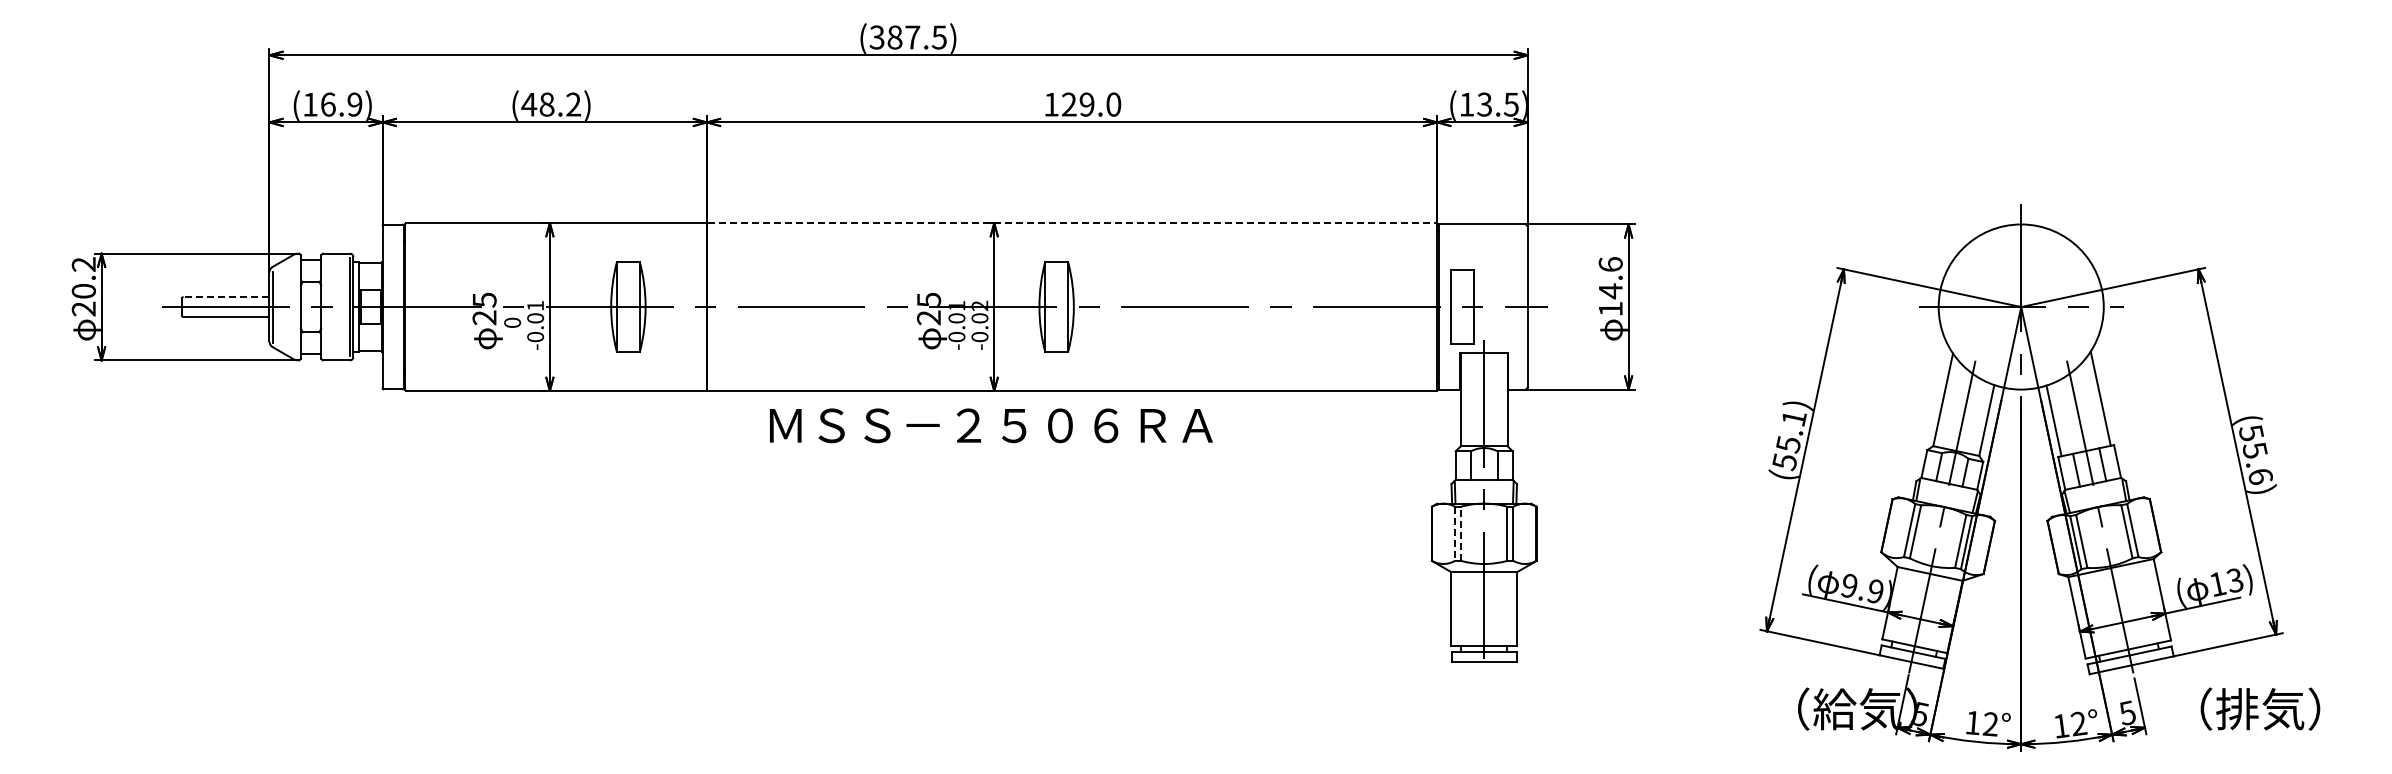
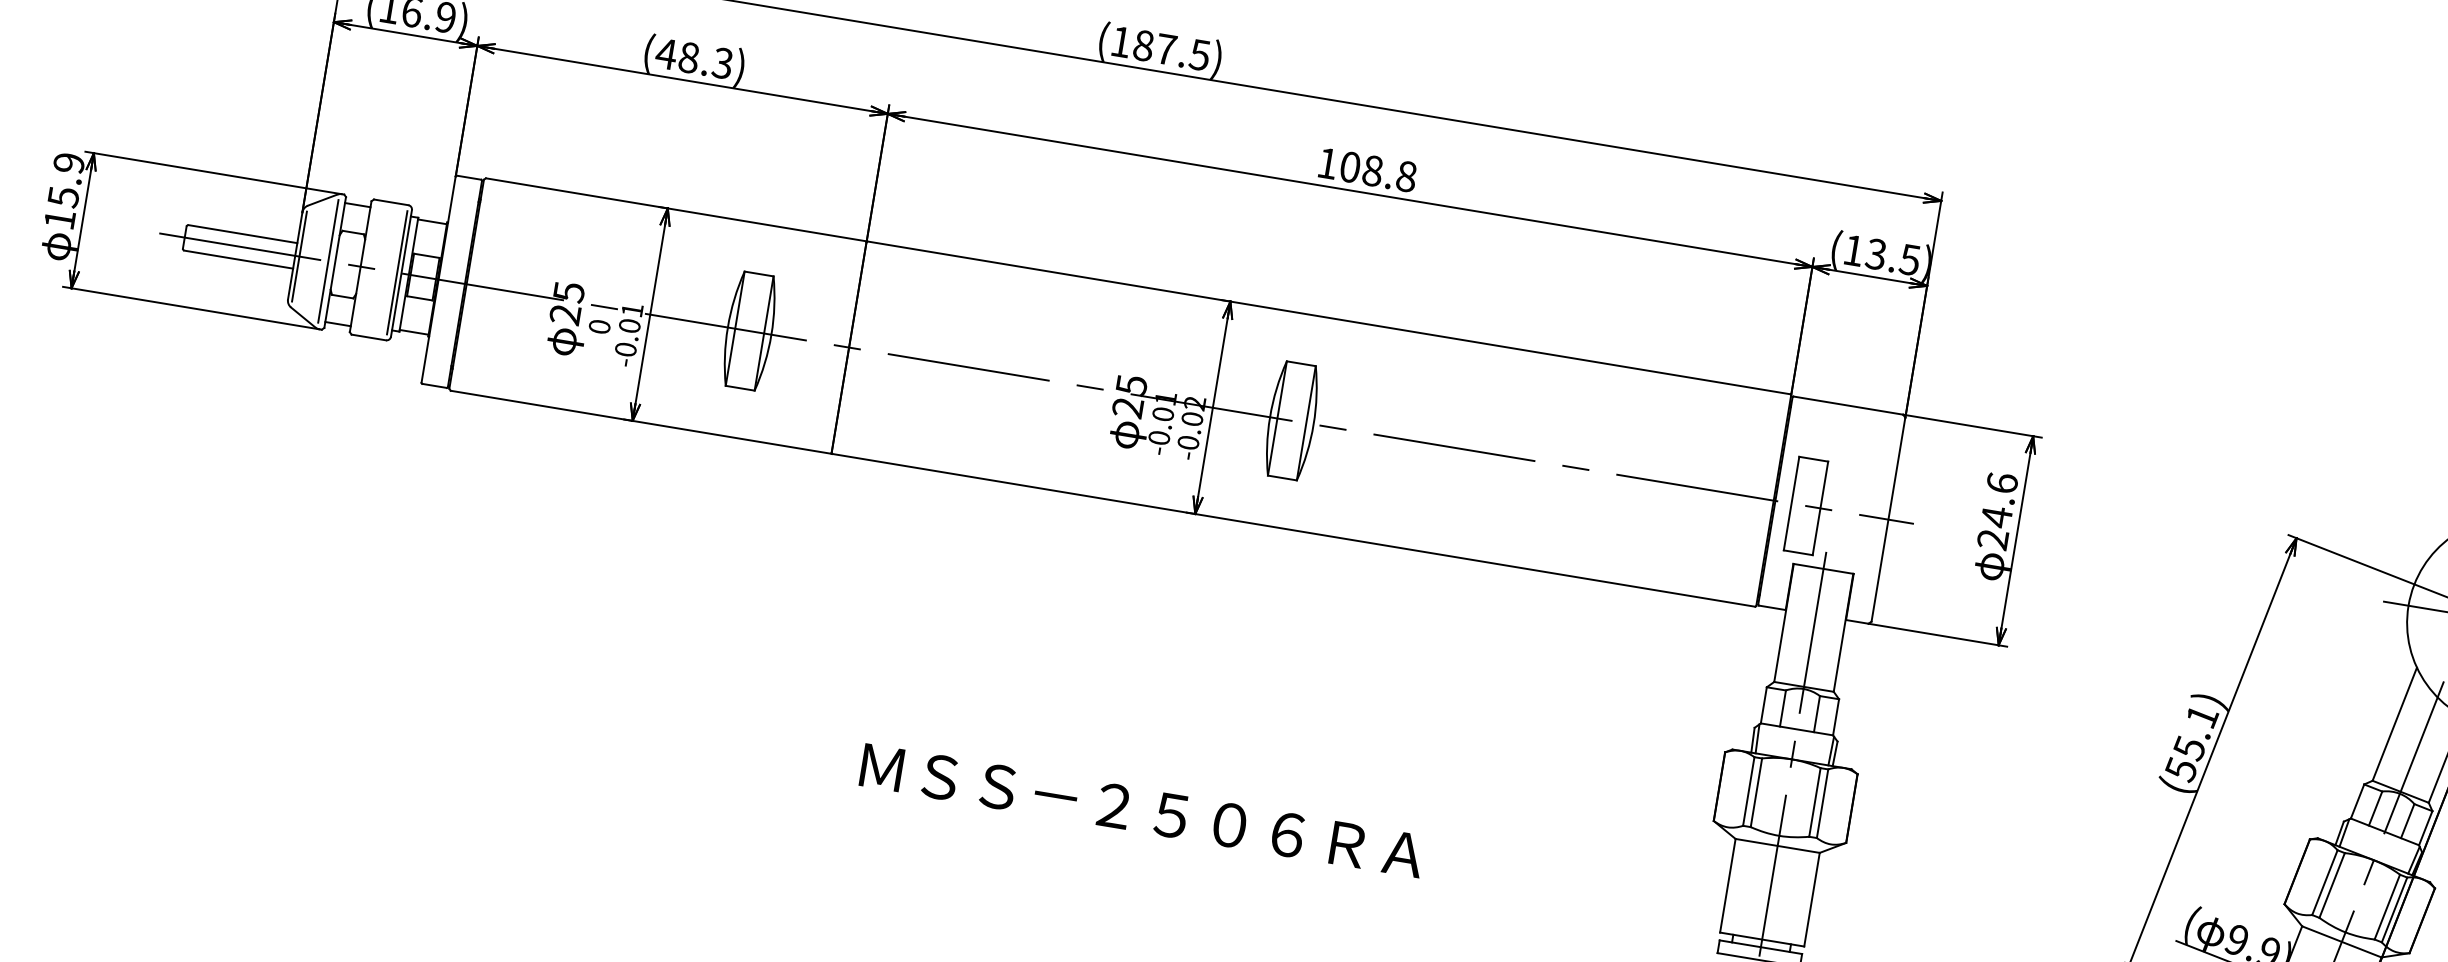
text: (876, 37) -> (1120, 41), (387.5) -> (187.5)
text: (573, 104) -> (722, 63), (48.2) -> (48.3)
text: (1091, 104) -> (1378, 171), 129.0 -> 108.8
line: (1072, 223) -> (1329, 318), dashed -> solid
text: (83, 286) -> (64, 190), 20.2 -> 15.9
line: (226, 296) -> (243, 233), dashed -> solid
line: (295, 306) -> (328, 260), added
text: (1610, 308) -> (1992, 538), 14.6 -> 24.6
text: (991, 425) -> (1142, 810), moved
line: (1461, 533) -> (1756, 792), dashed -> solid
line: (1455, 534) -> (1749, 792), dashed -> solid

